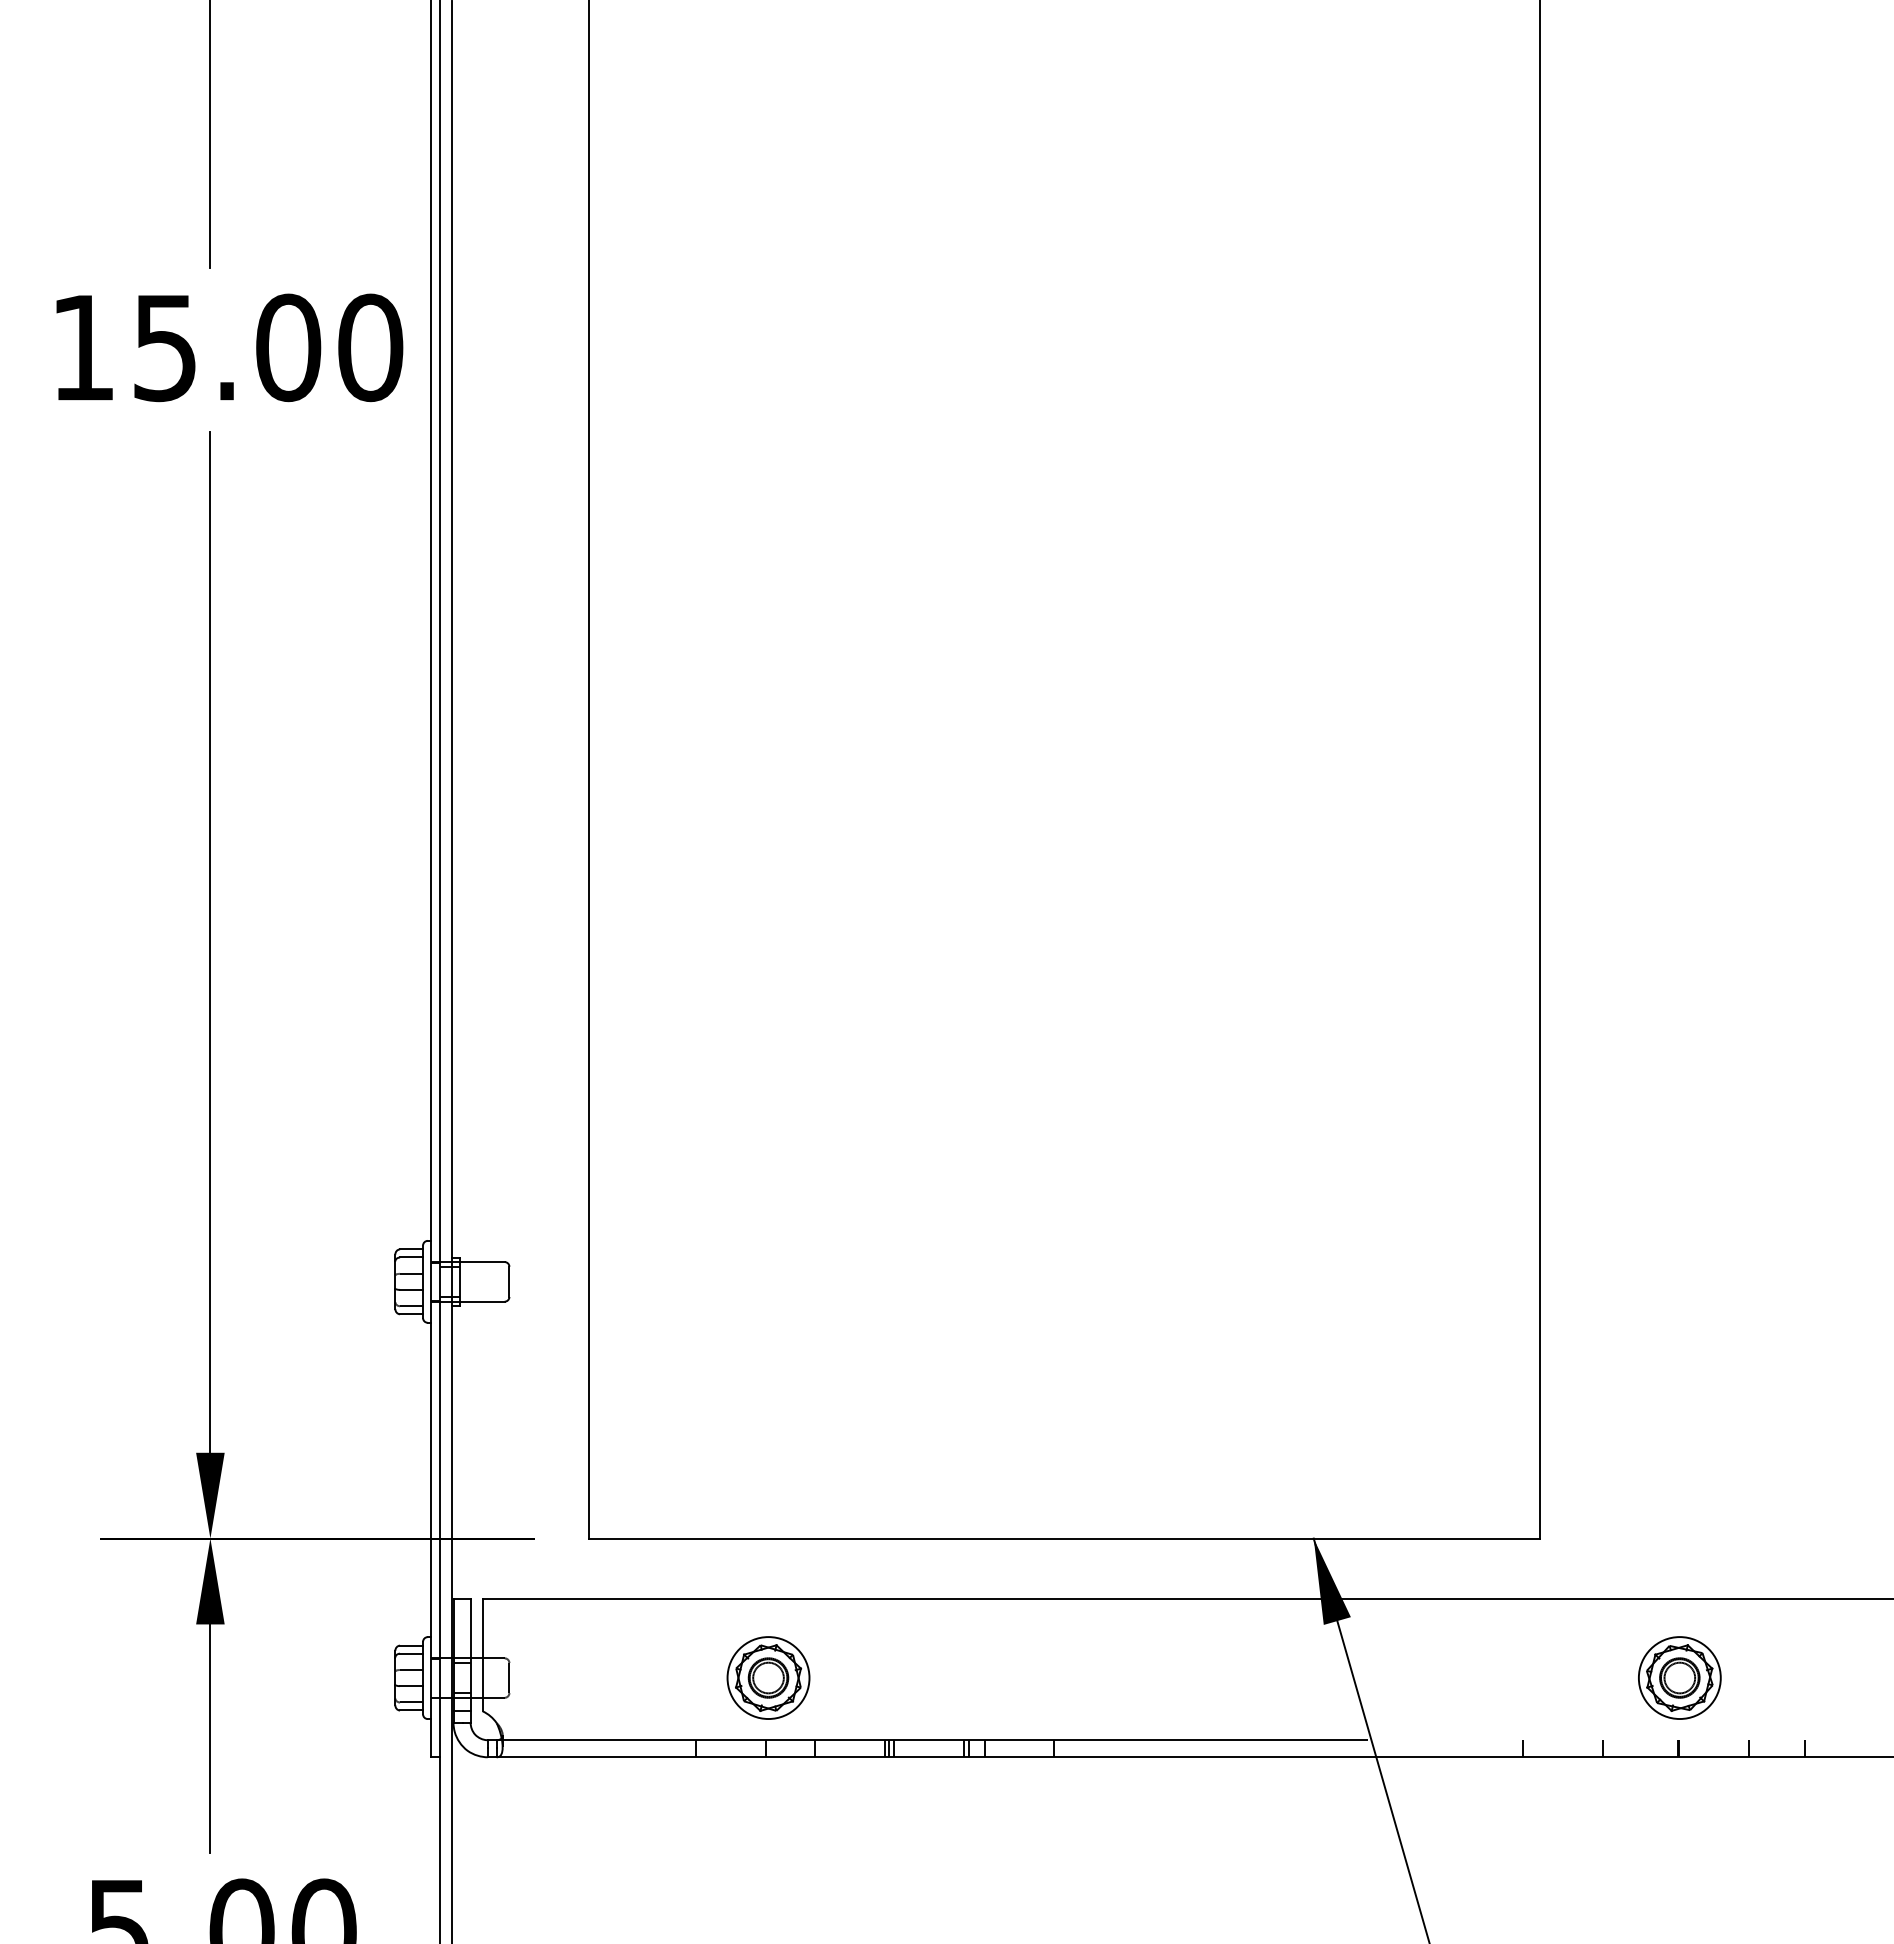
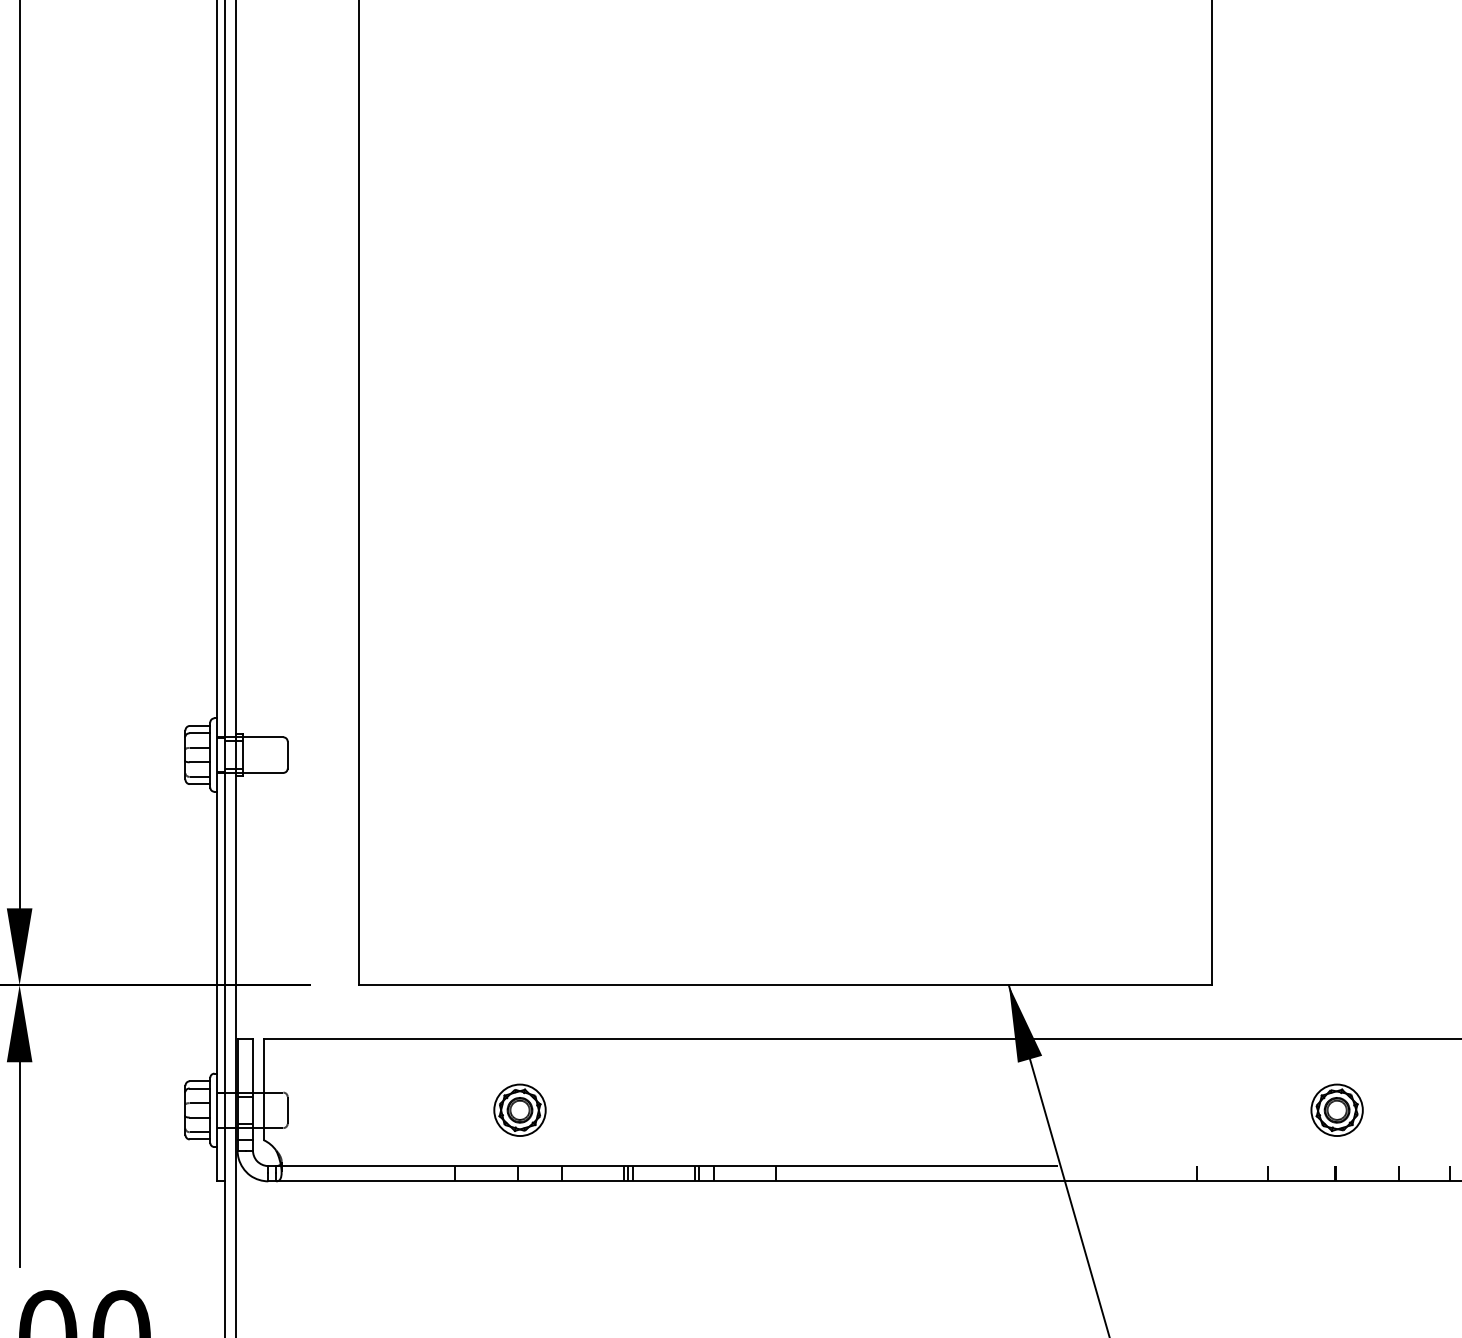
part: (768, 1677) -> (520, 1109), size x0.7
part: (1679, 1677) -> (1336, 1109), size x0.7

